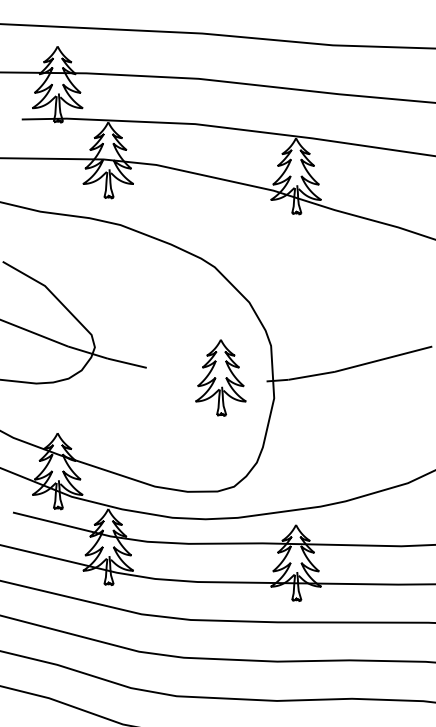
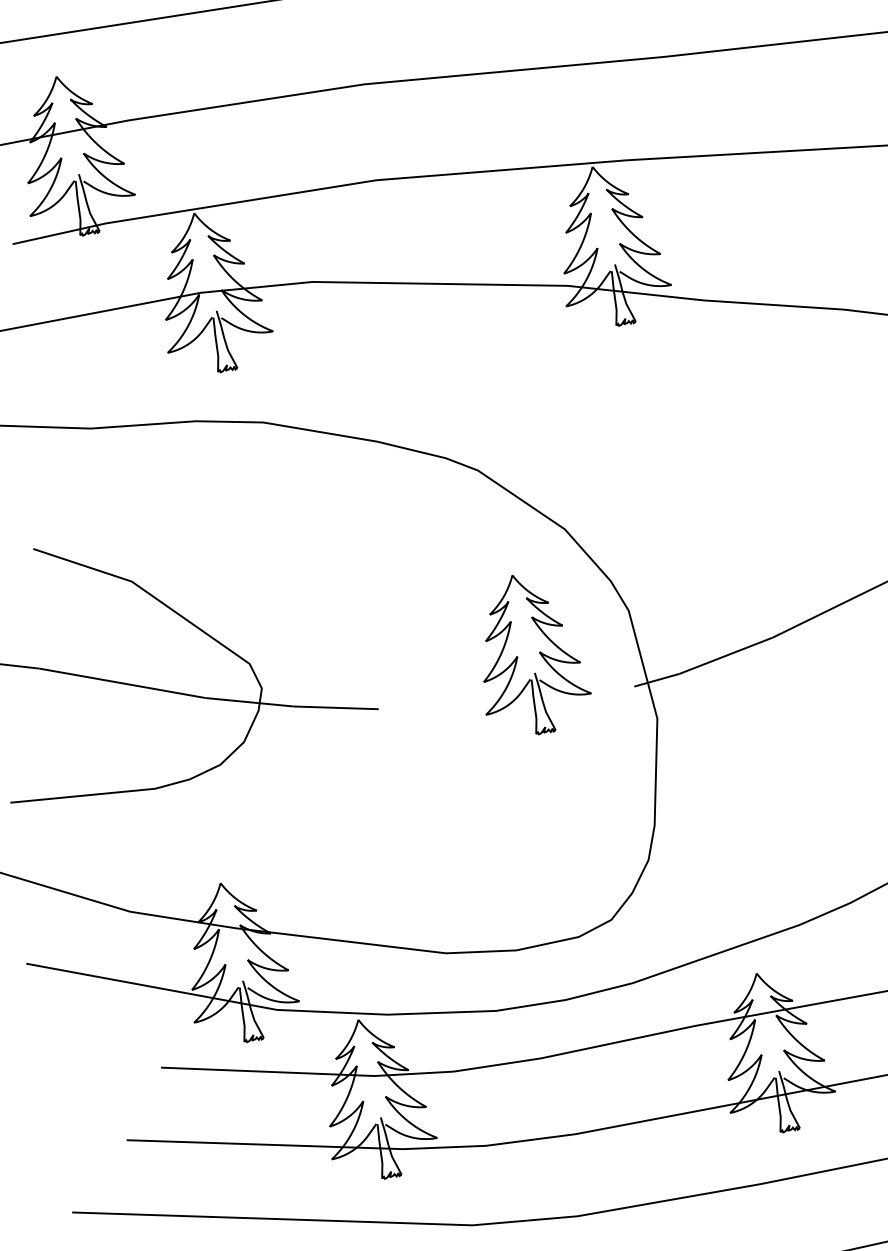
part: (220, 377) -> (527, 654), moved

